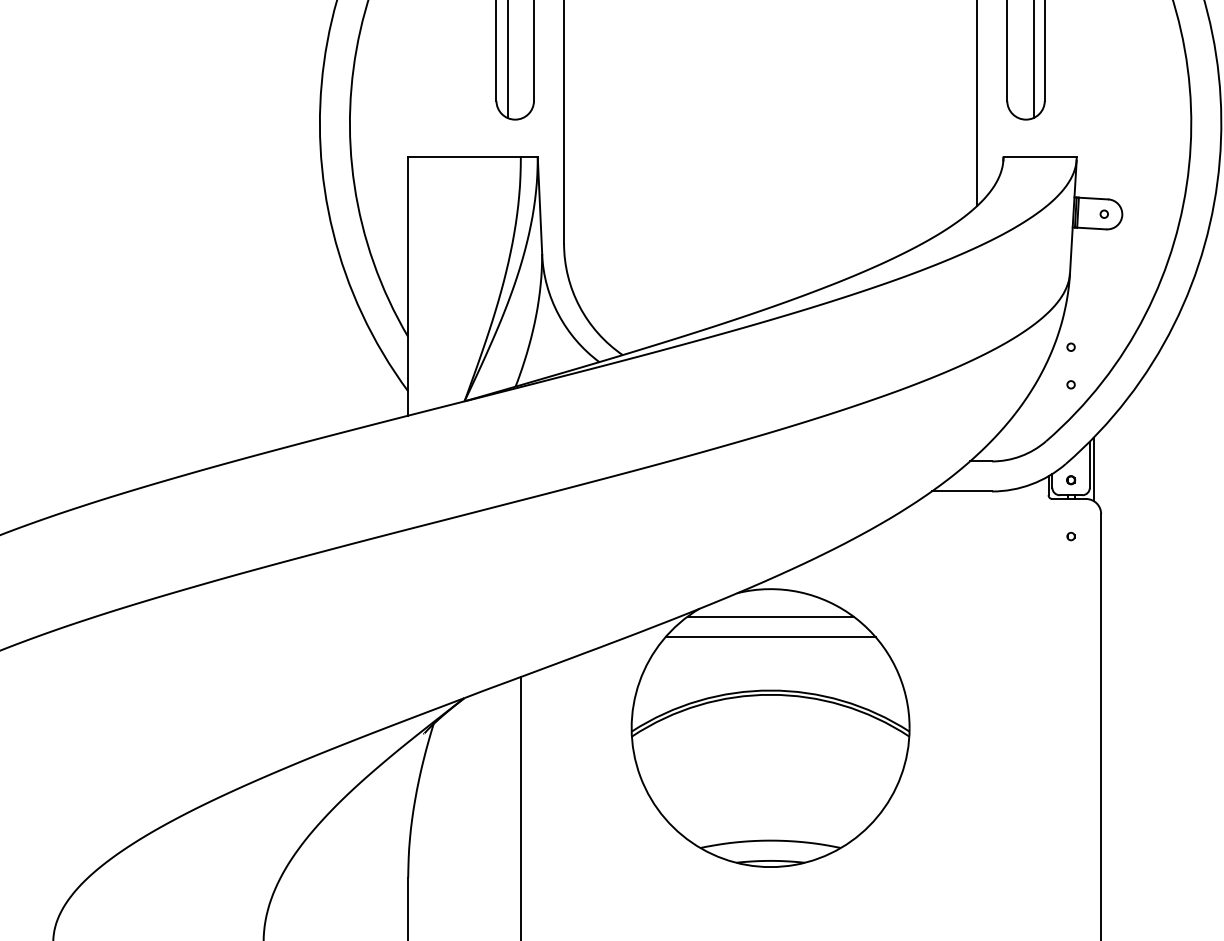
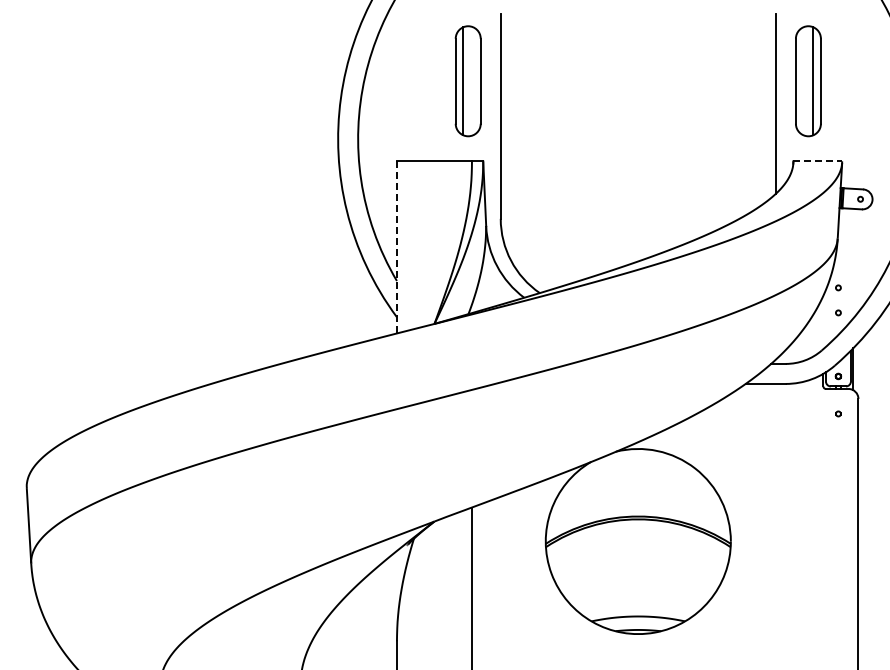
line: (1041, 157) -> (818, 161), solid -> dashed
line: (407, 286) -> (396, 247), solid -> dashed
line: (770, 616) -> (638, 467), removed
line: (770, 636) -> (638, 480), removed

